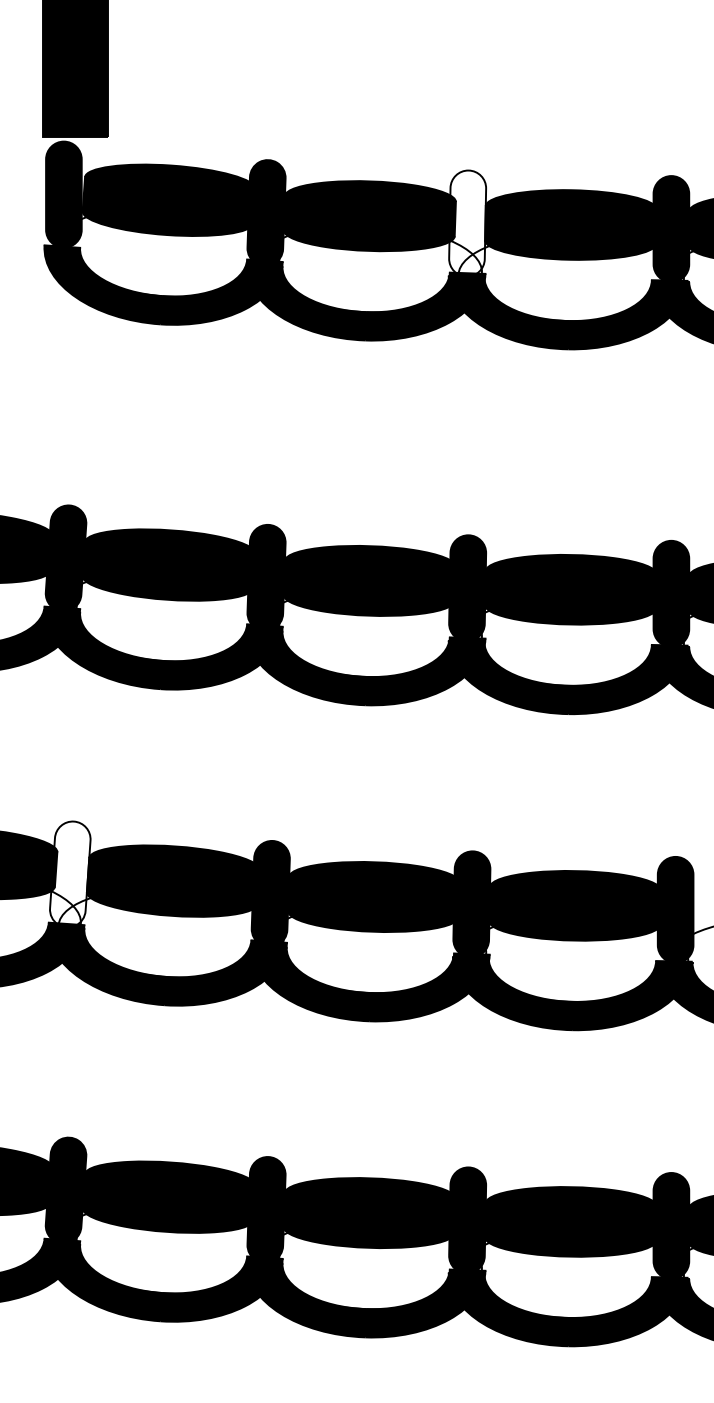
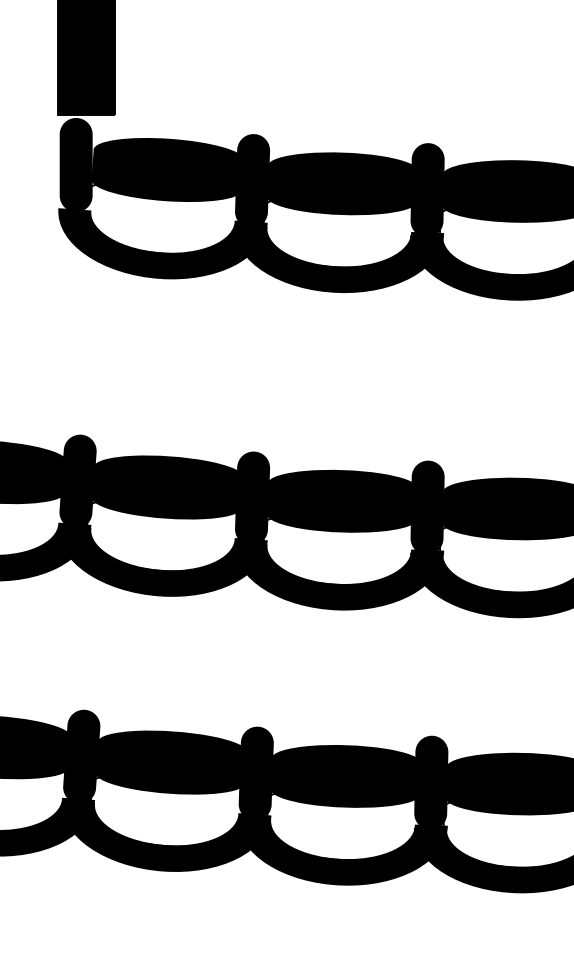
fill: (467, 223) -> (427, 190), added
fill: (70, 874) -> (81, 756), added

